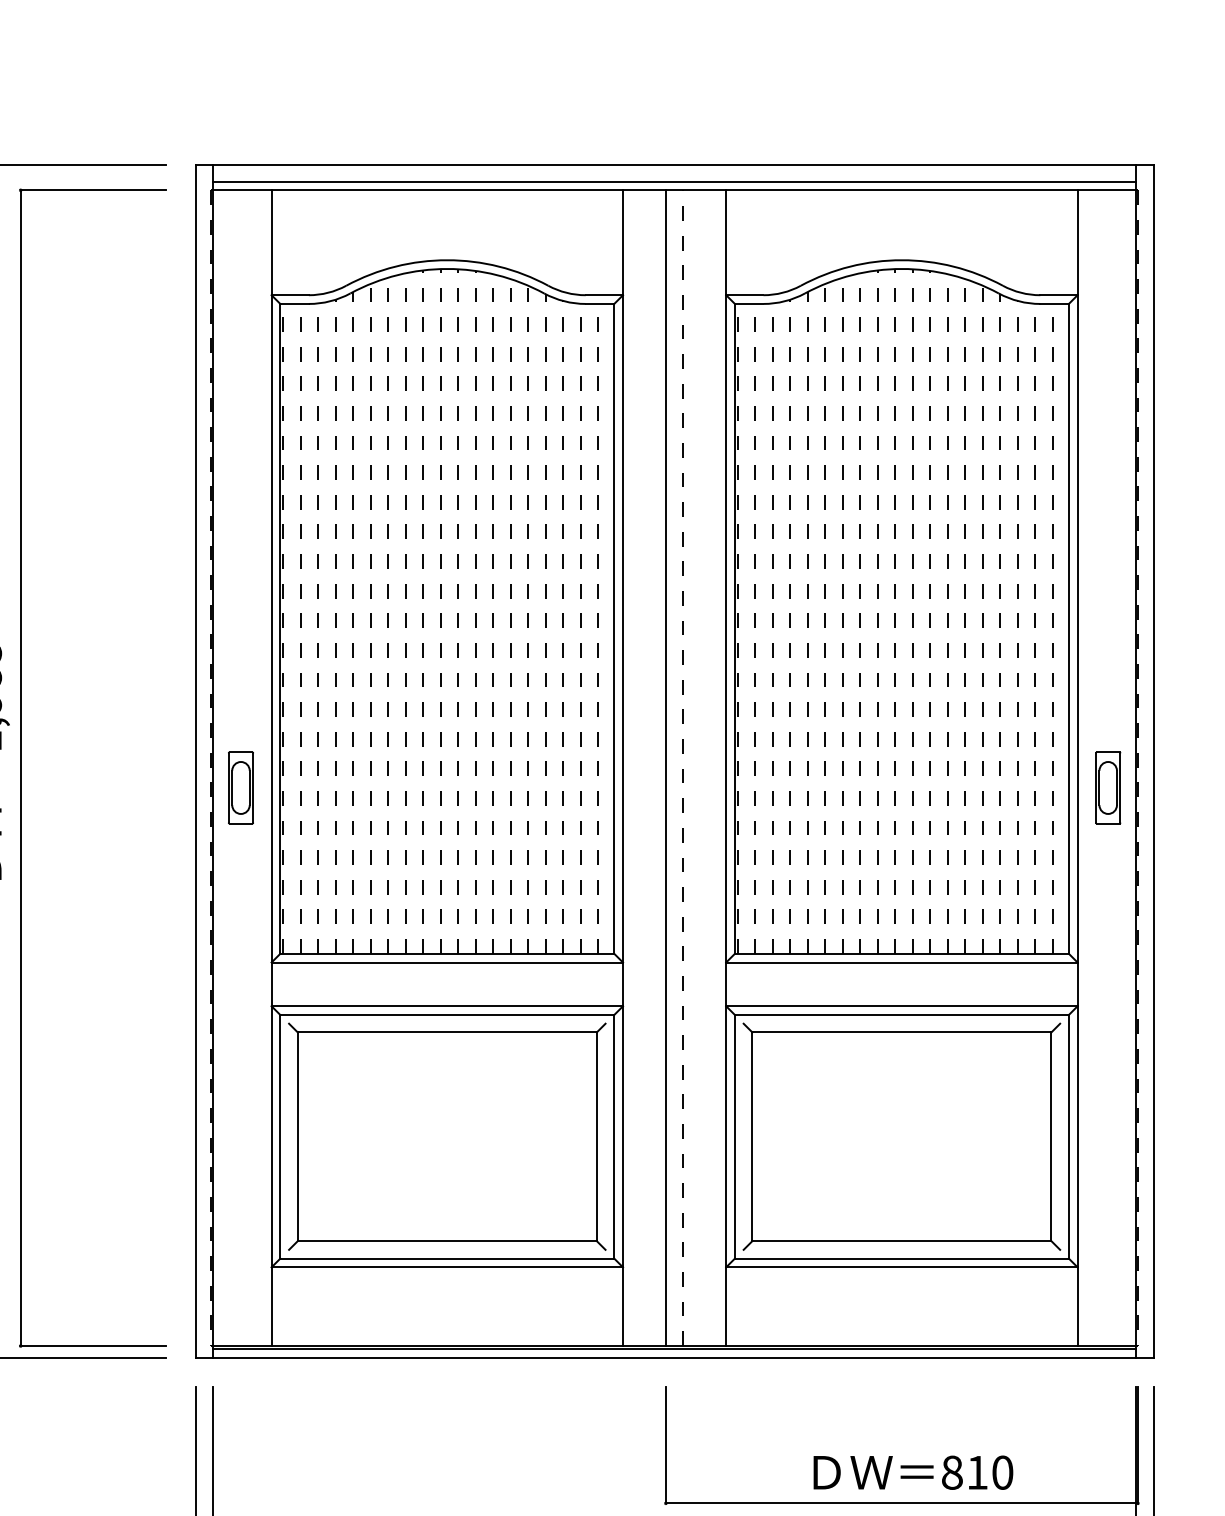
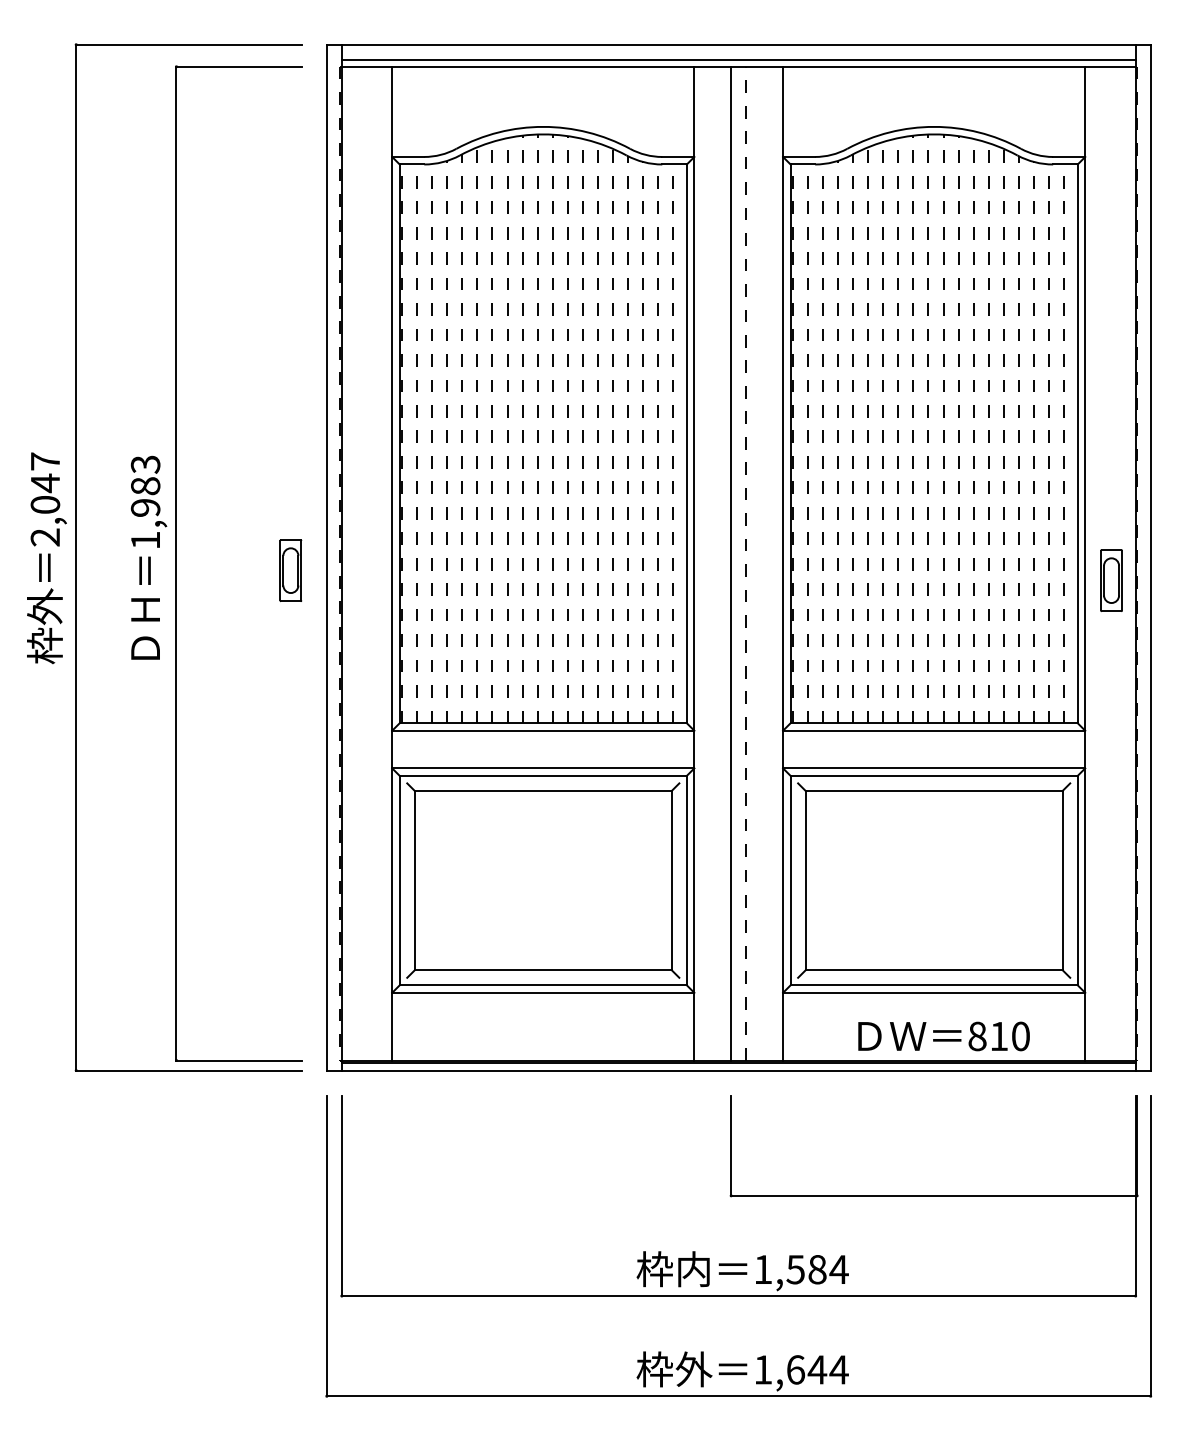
part: (240, 787) -> (290, 570), moved
text: (912, 1472) -> (943, 1036), moved

